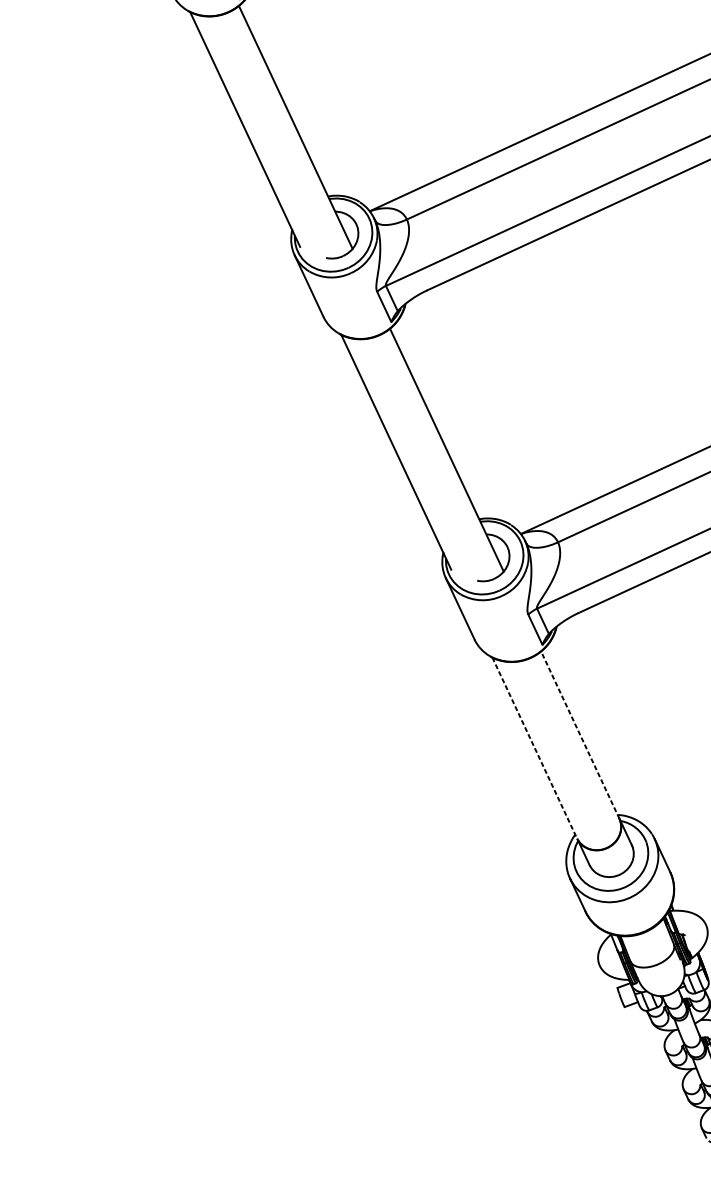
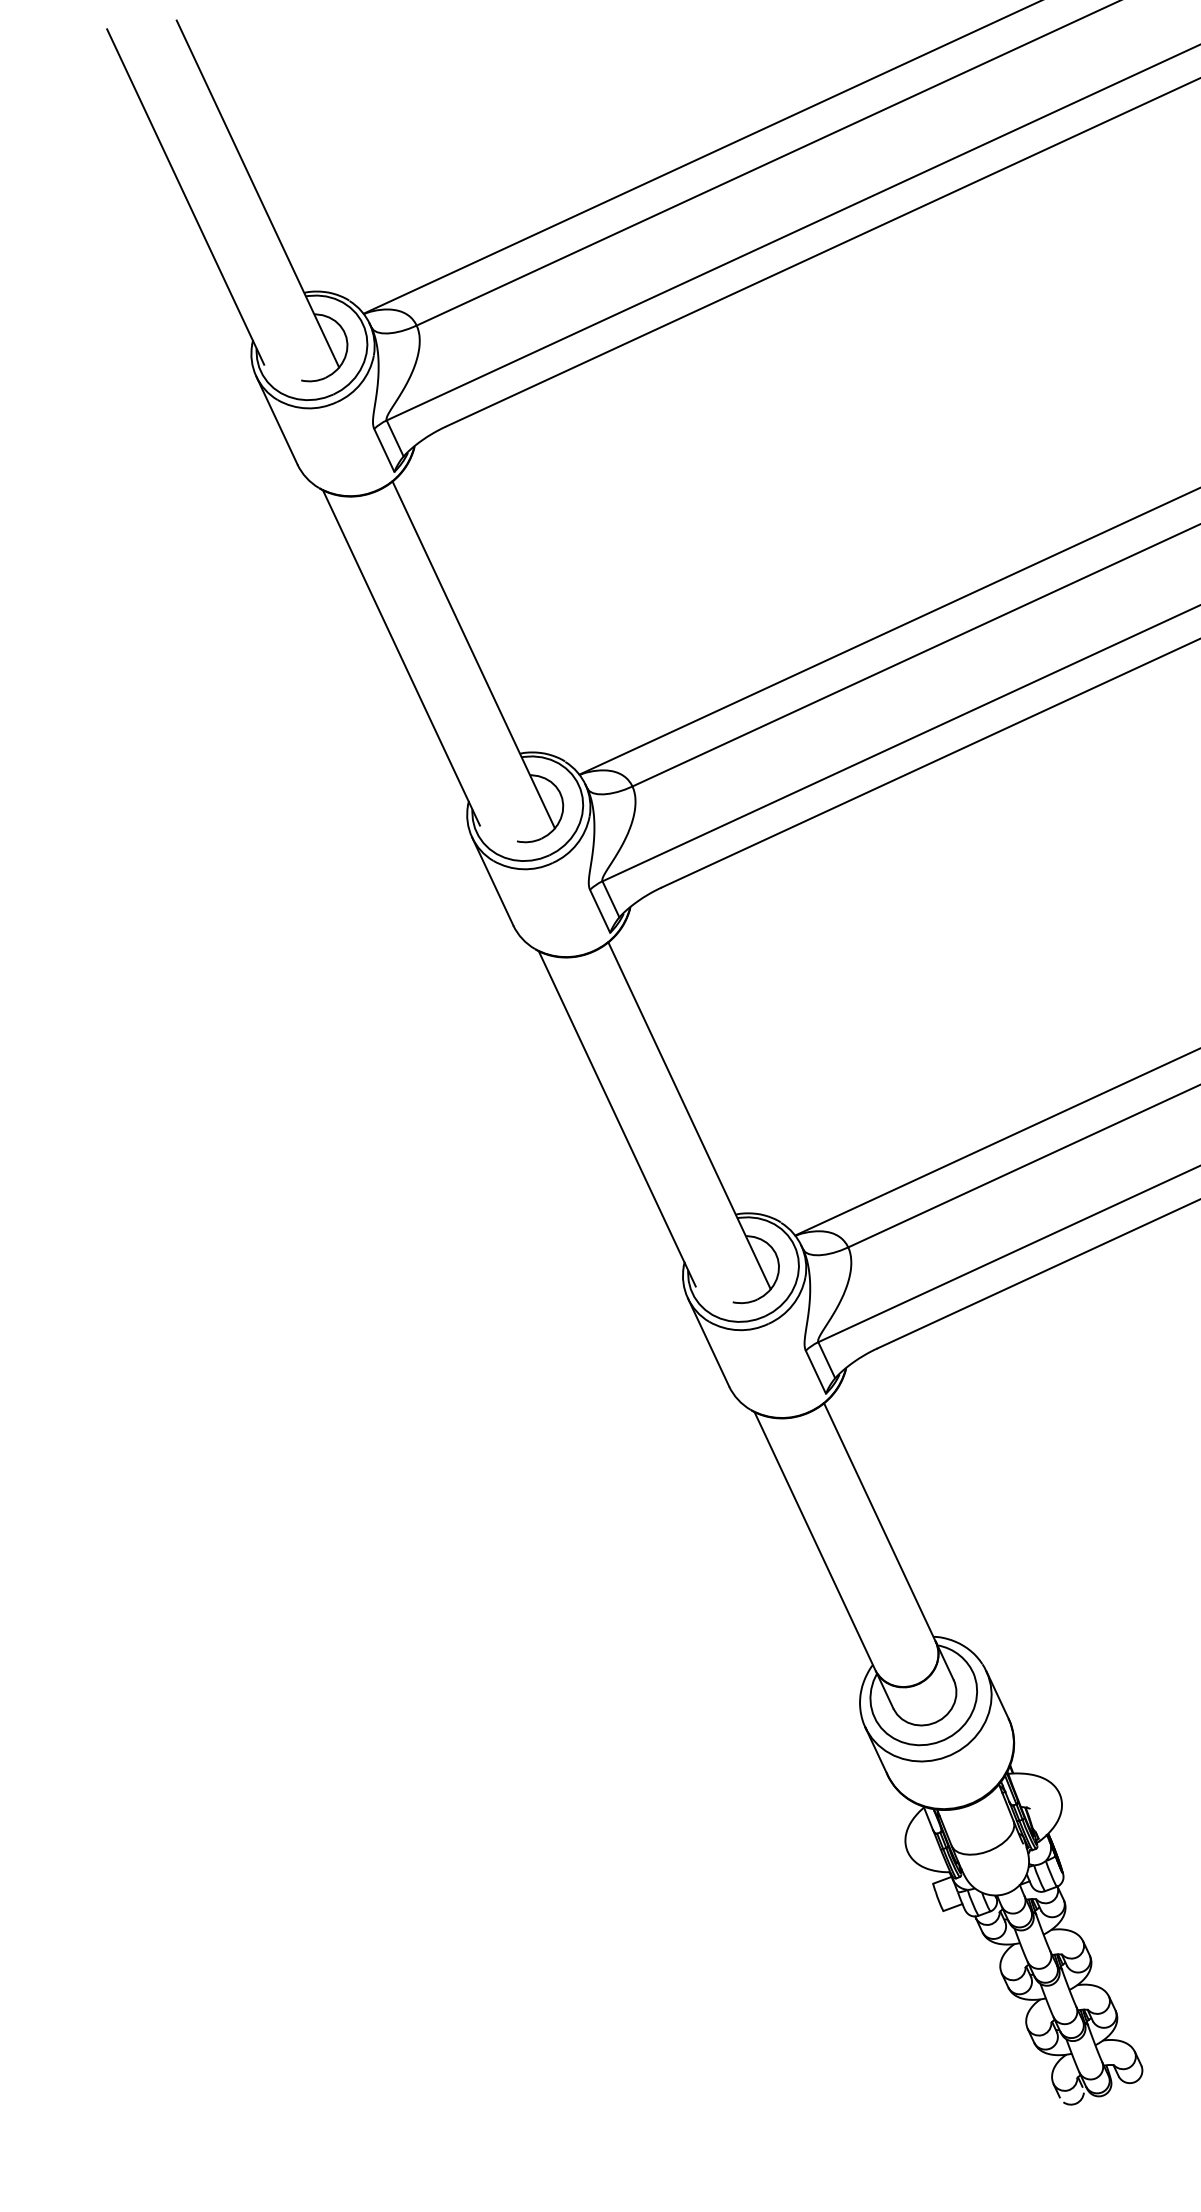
line: (579, 734) -> (879, 1522), dashed -> solid
line: (535, 748) -> (815, 1541), dashed -> solid

